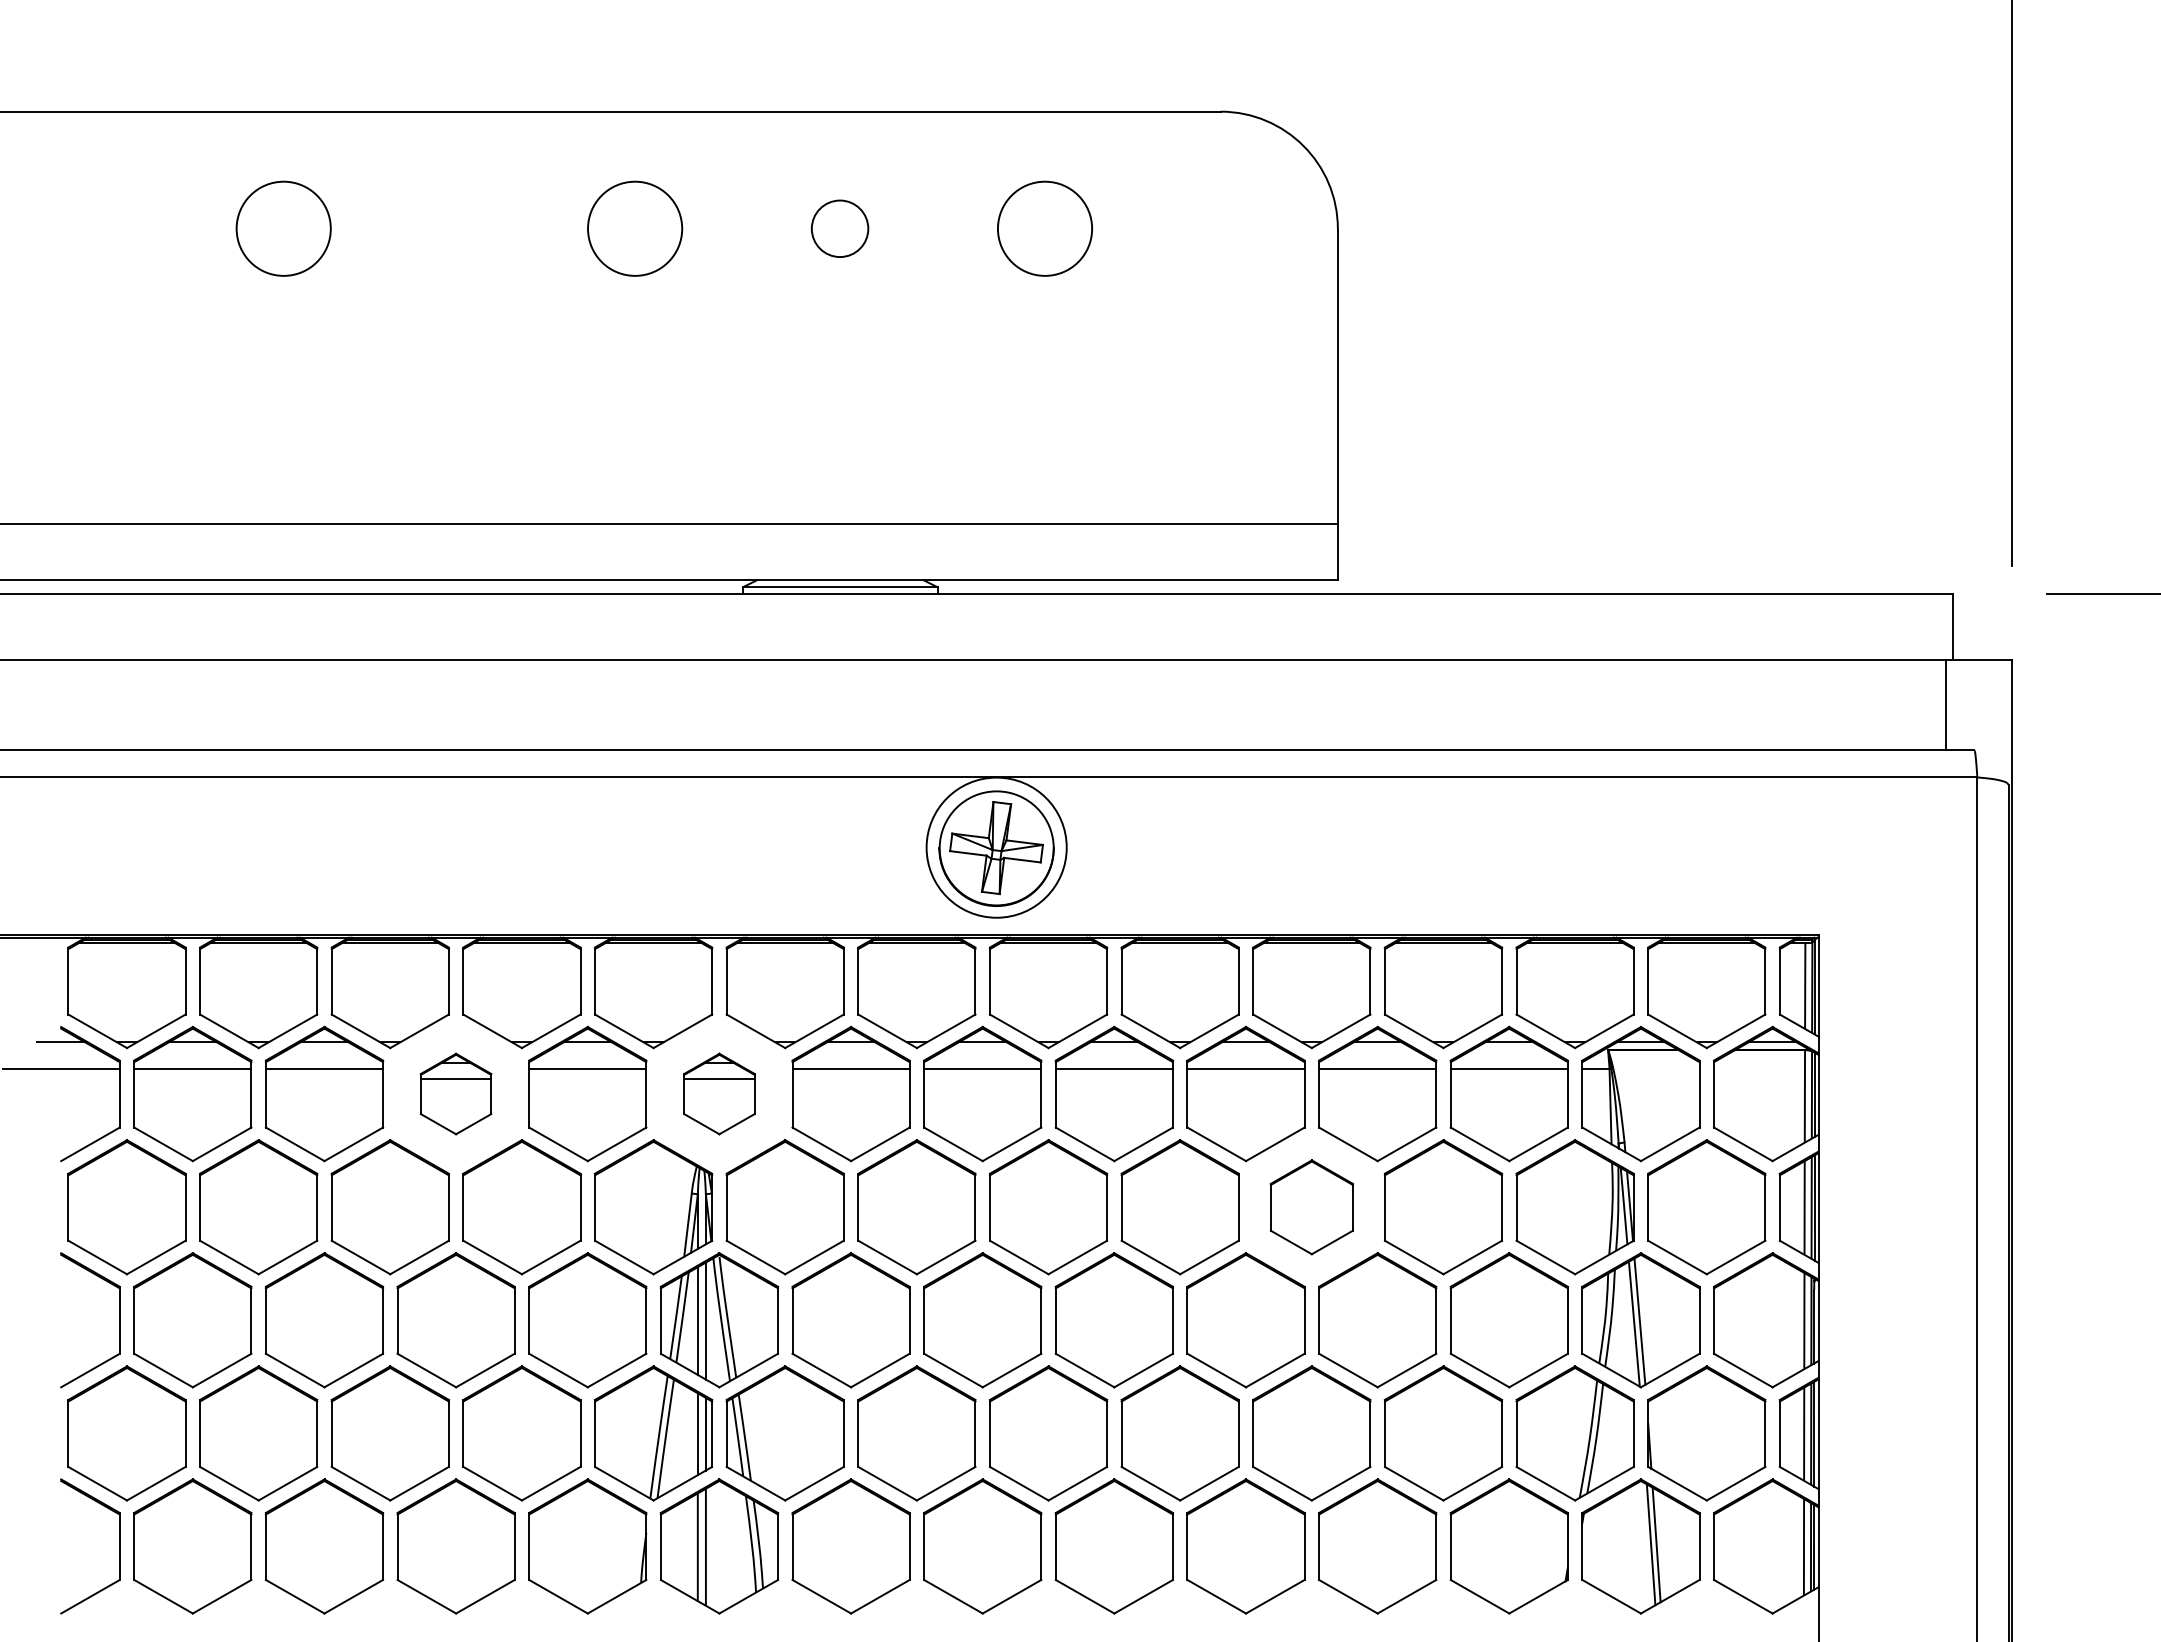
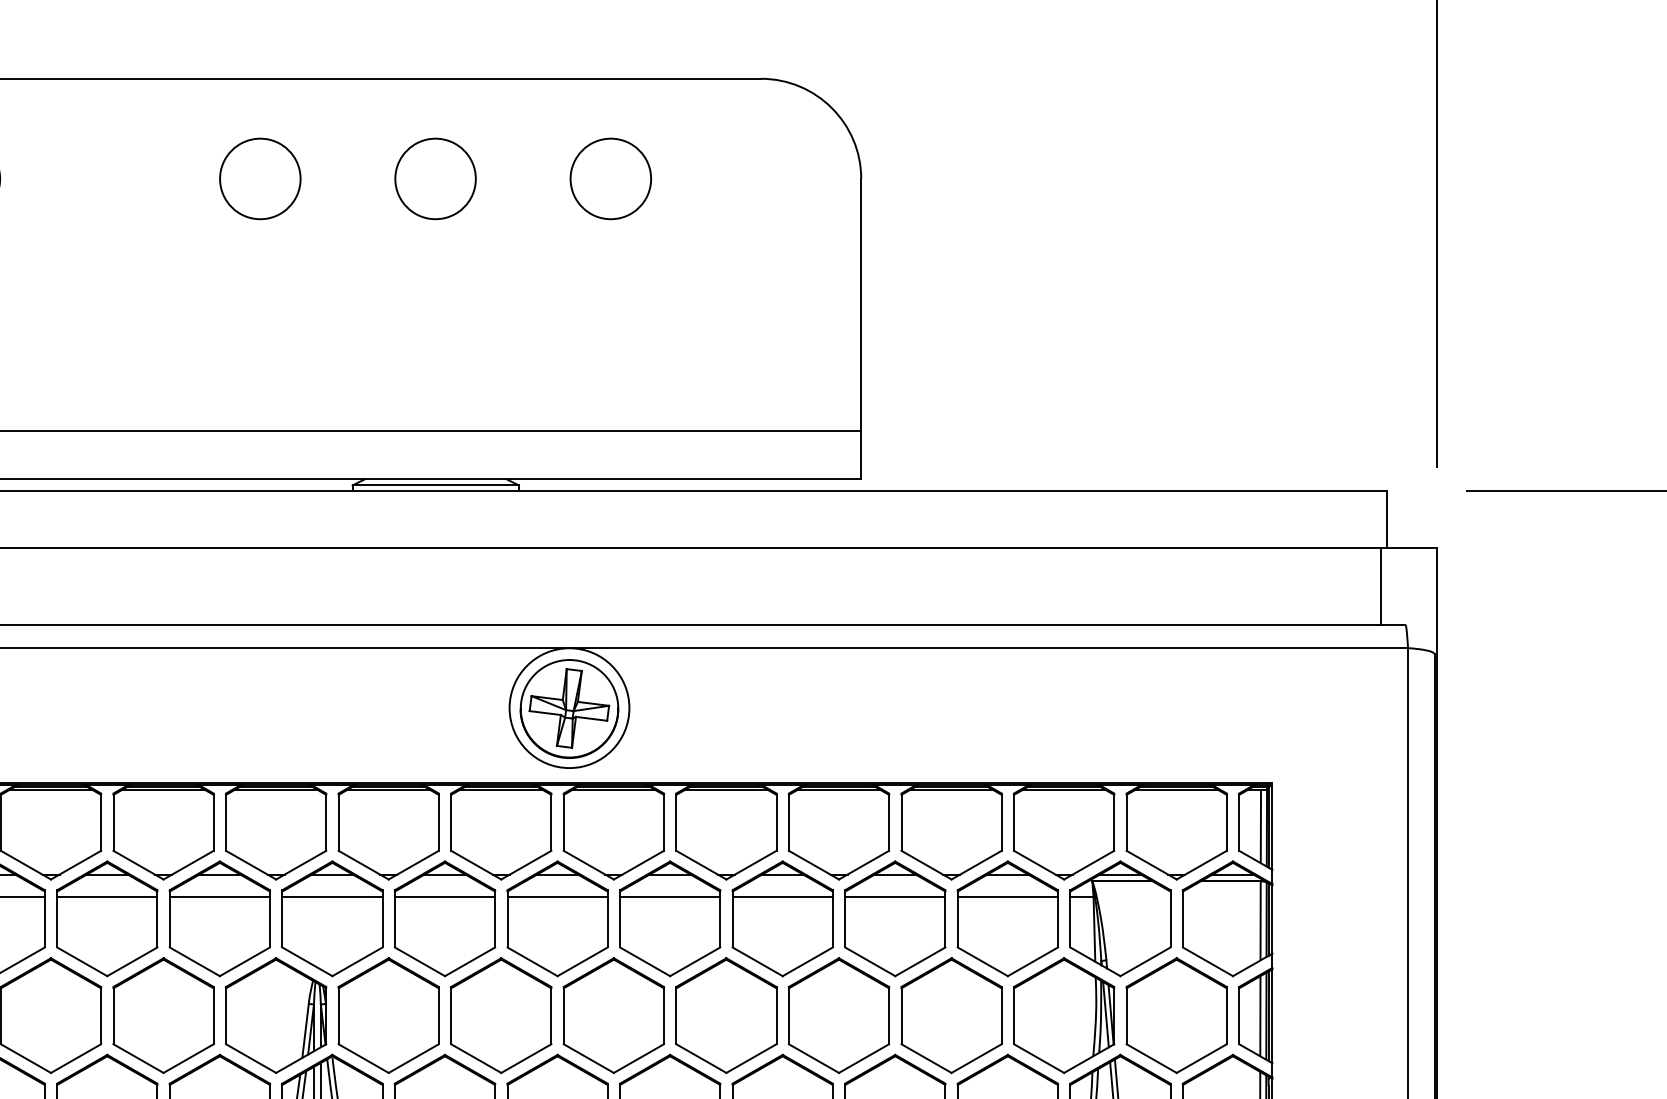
circle: (840, 228) -> (435, 178), size x1.67
part: (455, 1093) -> (106, 918), size x1.67
part: (719, 1093) -> (332, 918), size x1.67
part: (1311, 1207) -> (838, 1015), size x1.43

